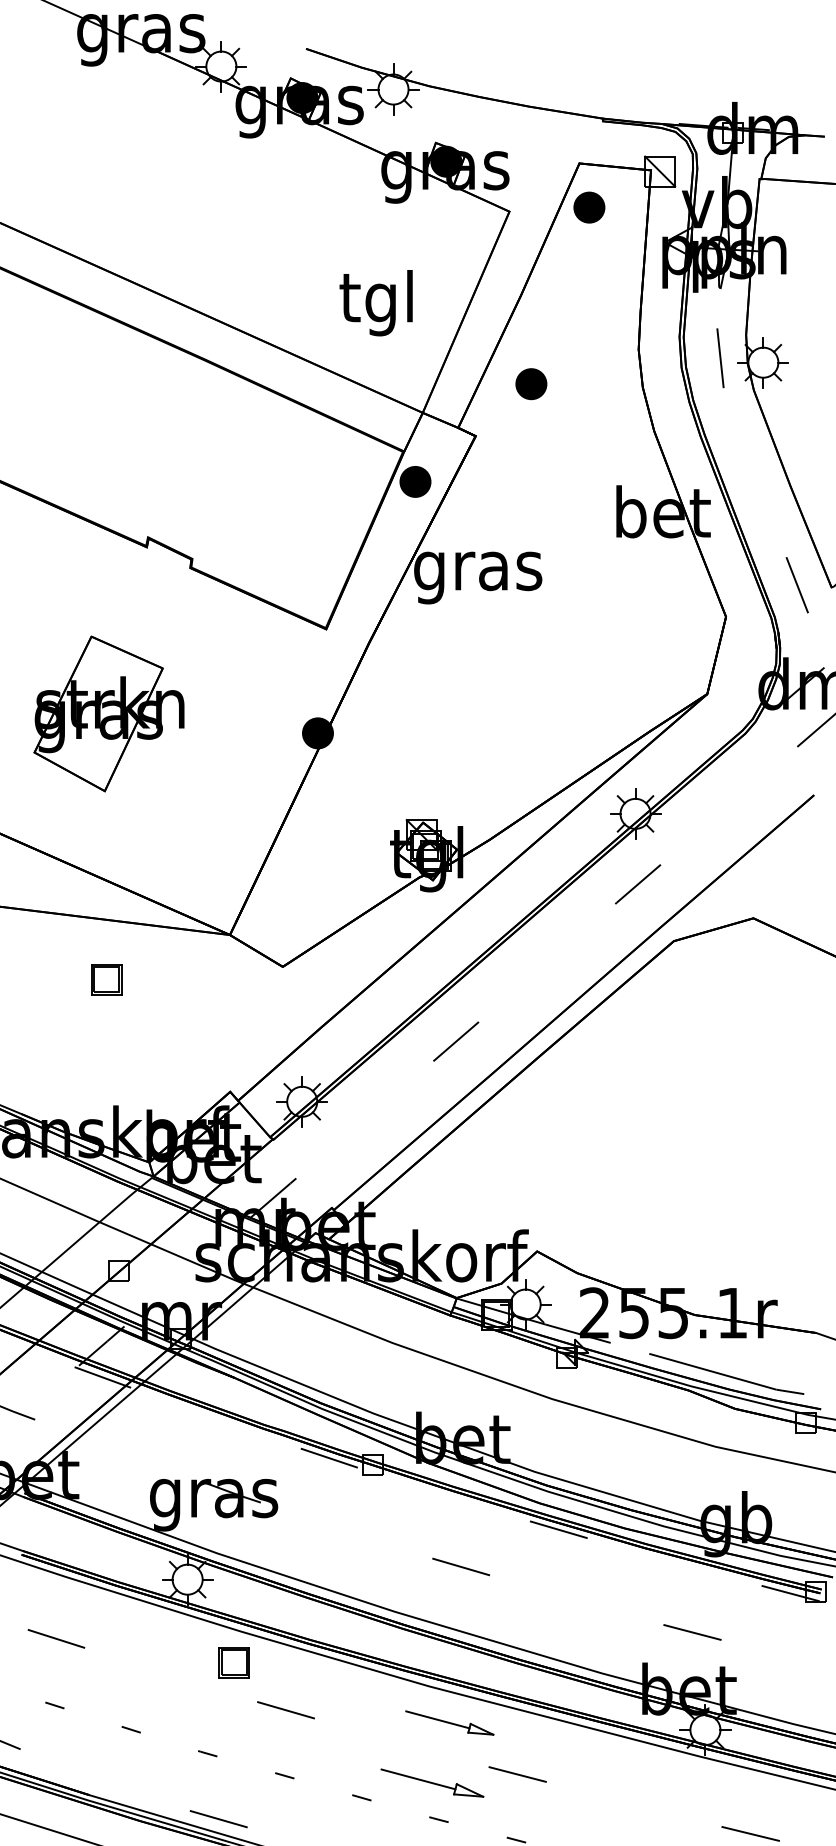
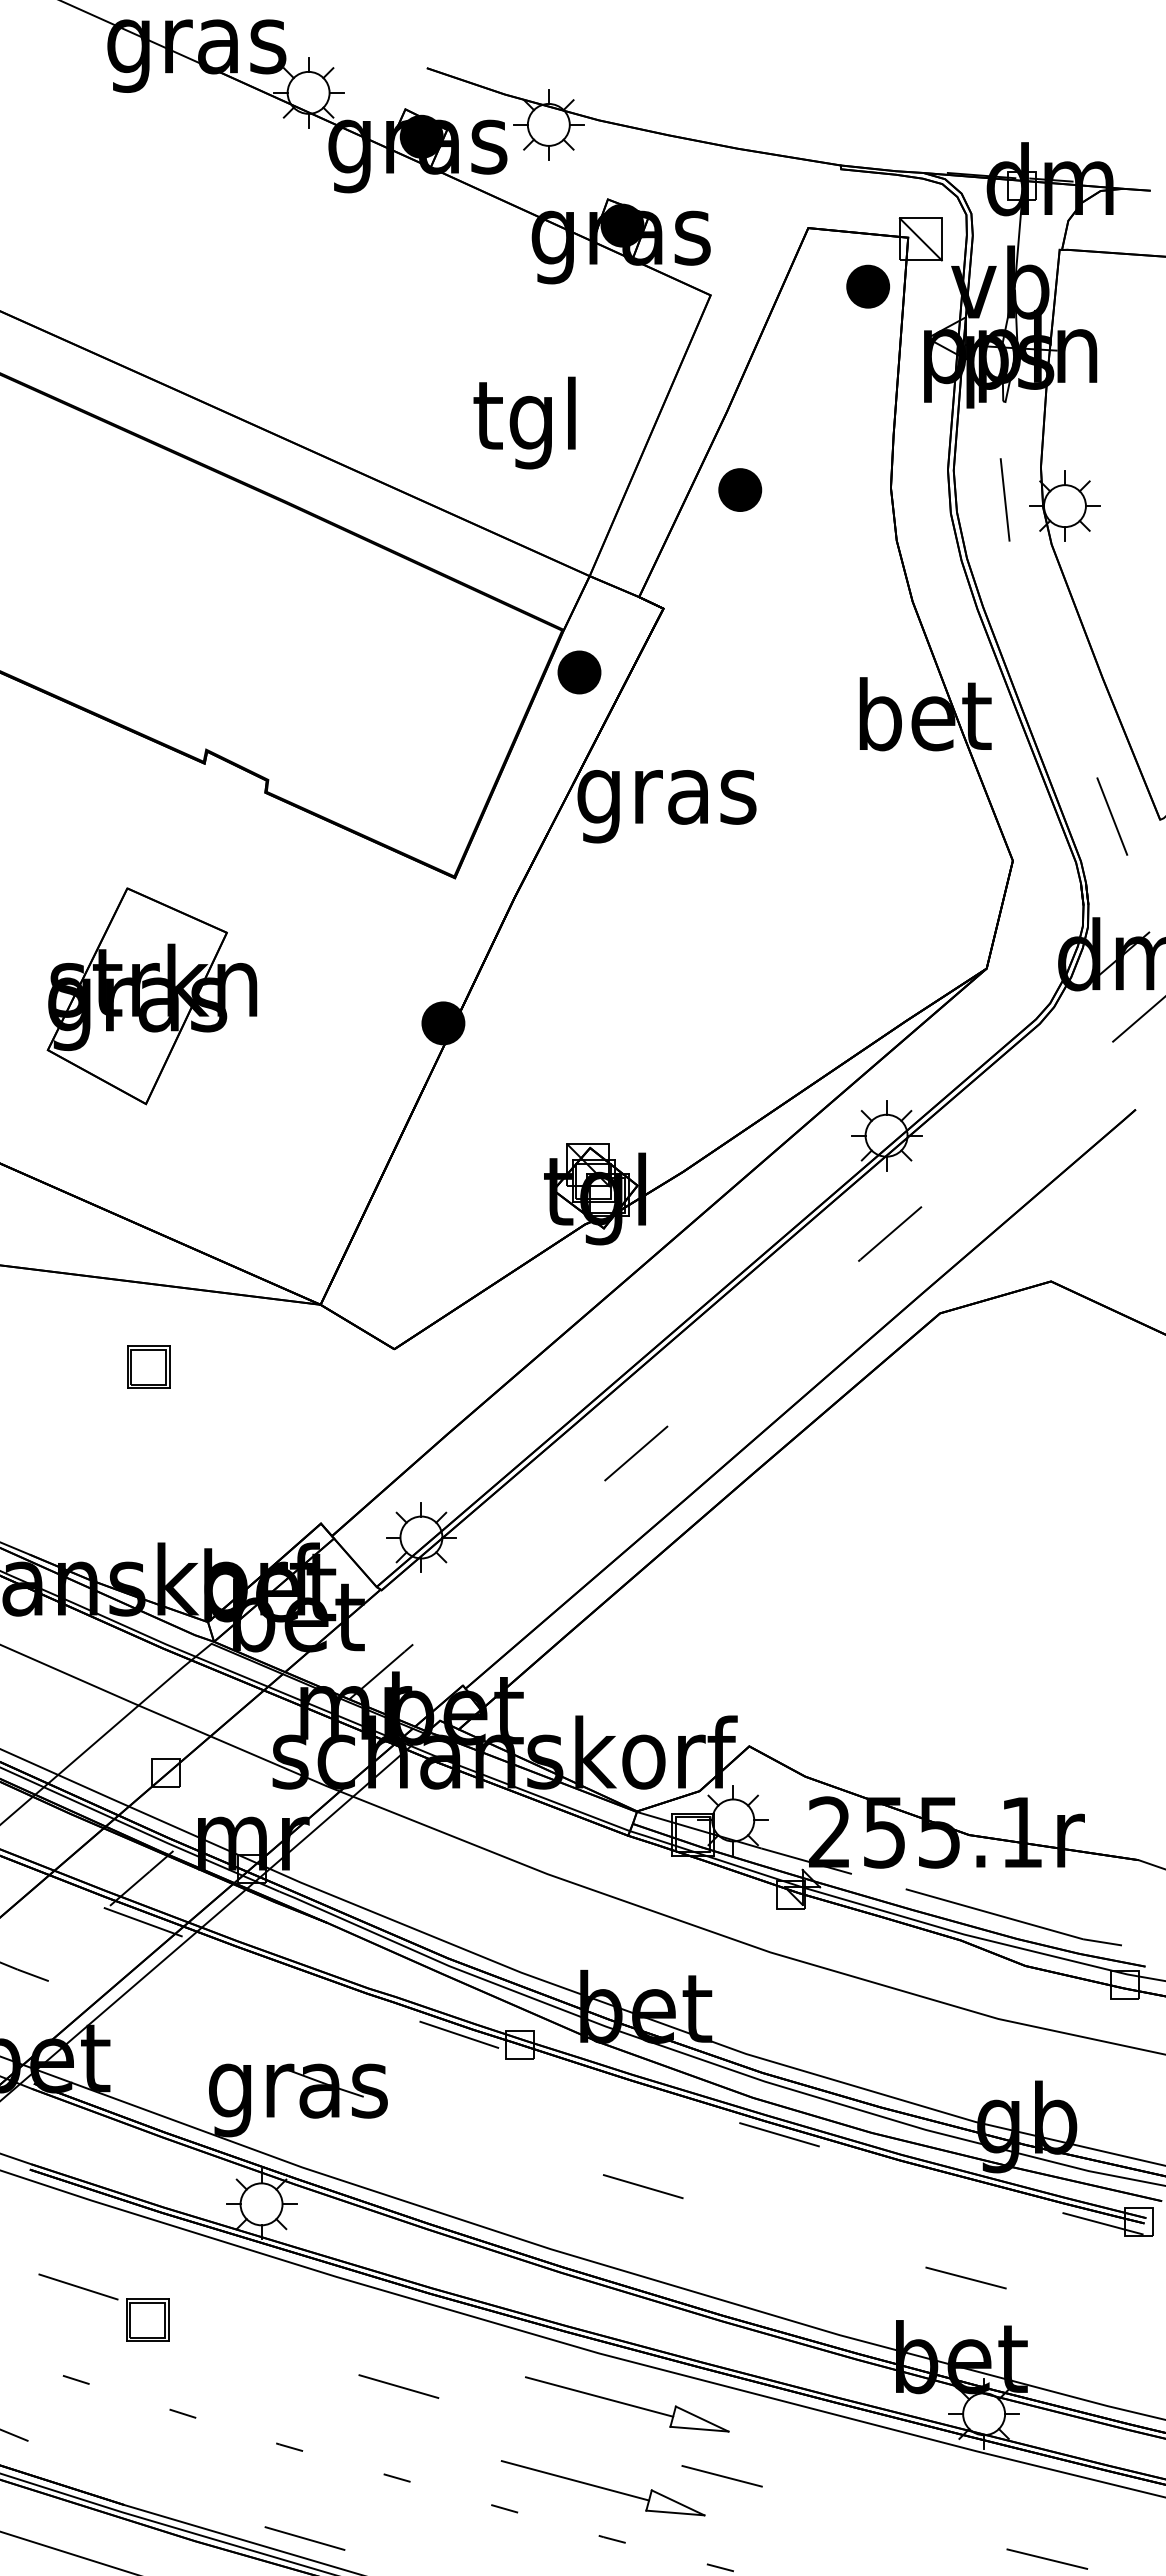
part: (588, 207) -> (867, 286), moved
part: (531, 383) -> (740, 489), moved
part: (234, 1662) -> (147, 2319), moved
part: (449, 1723) -> (627, 2404), size x1.67
part: (431, 1783) -> (602, 2488), size x1.43

